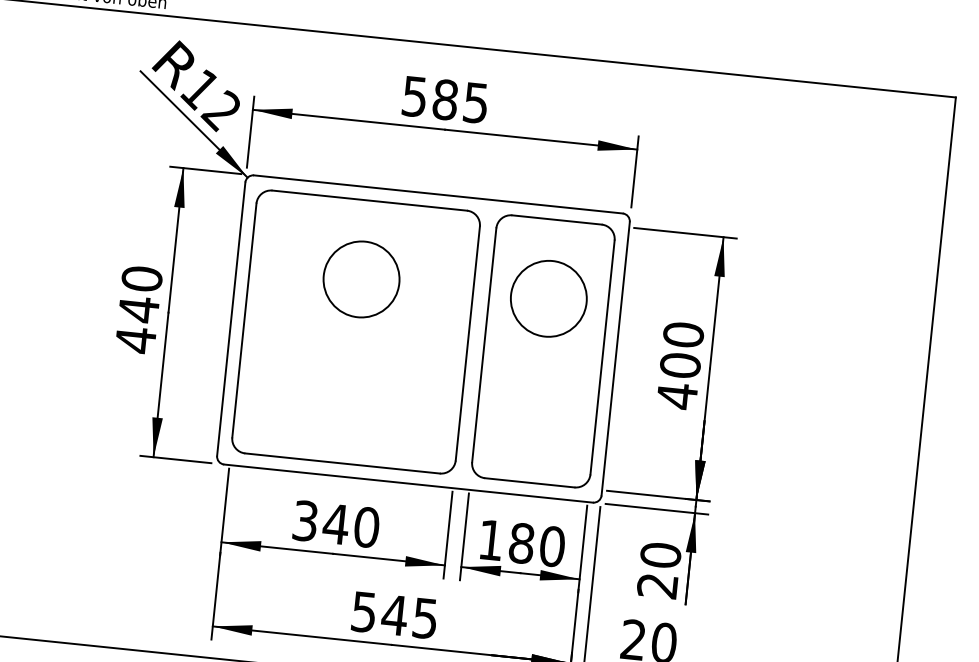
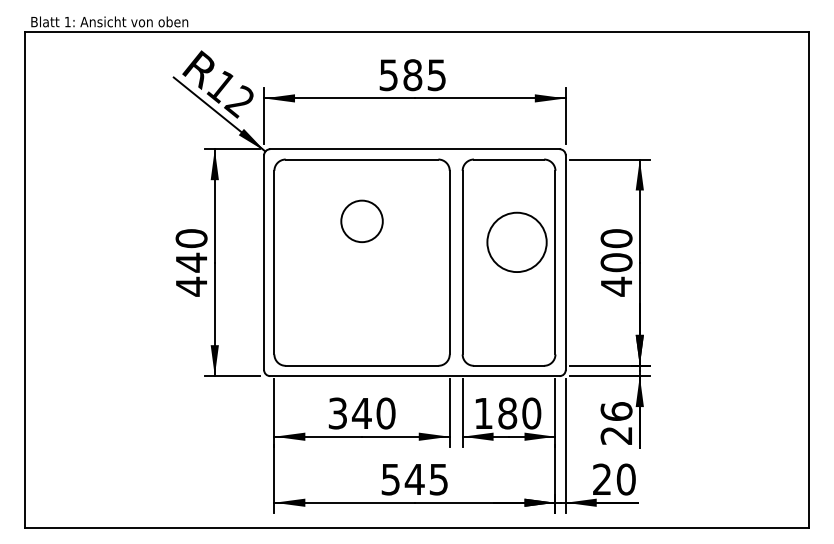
circle: (360, 279) -> (361, 221), size x0.7
circle: (548, 297) -> (516, 241), moved
text: (660, 555) -> (616, 411), 20 -> 26

